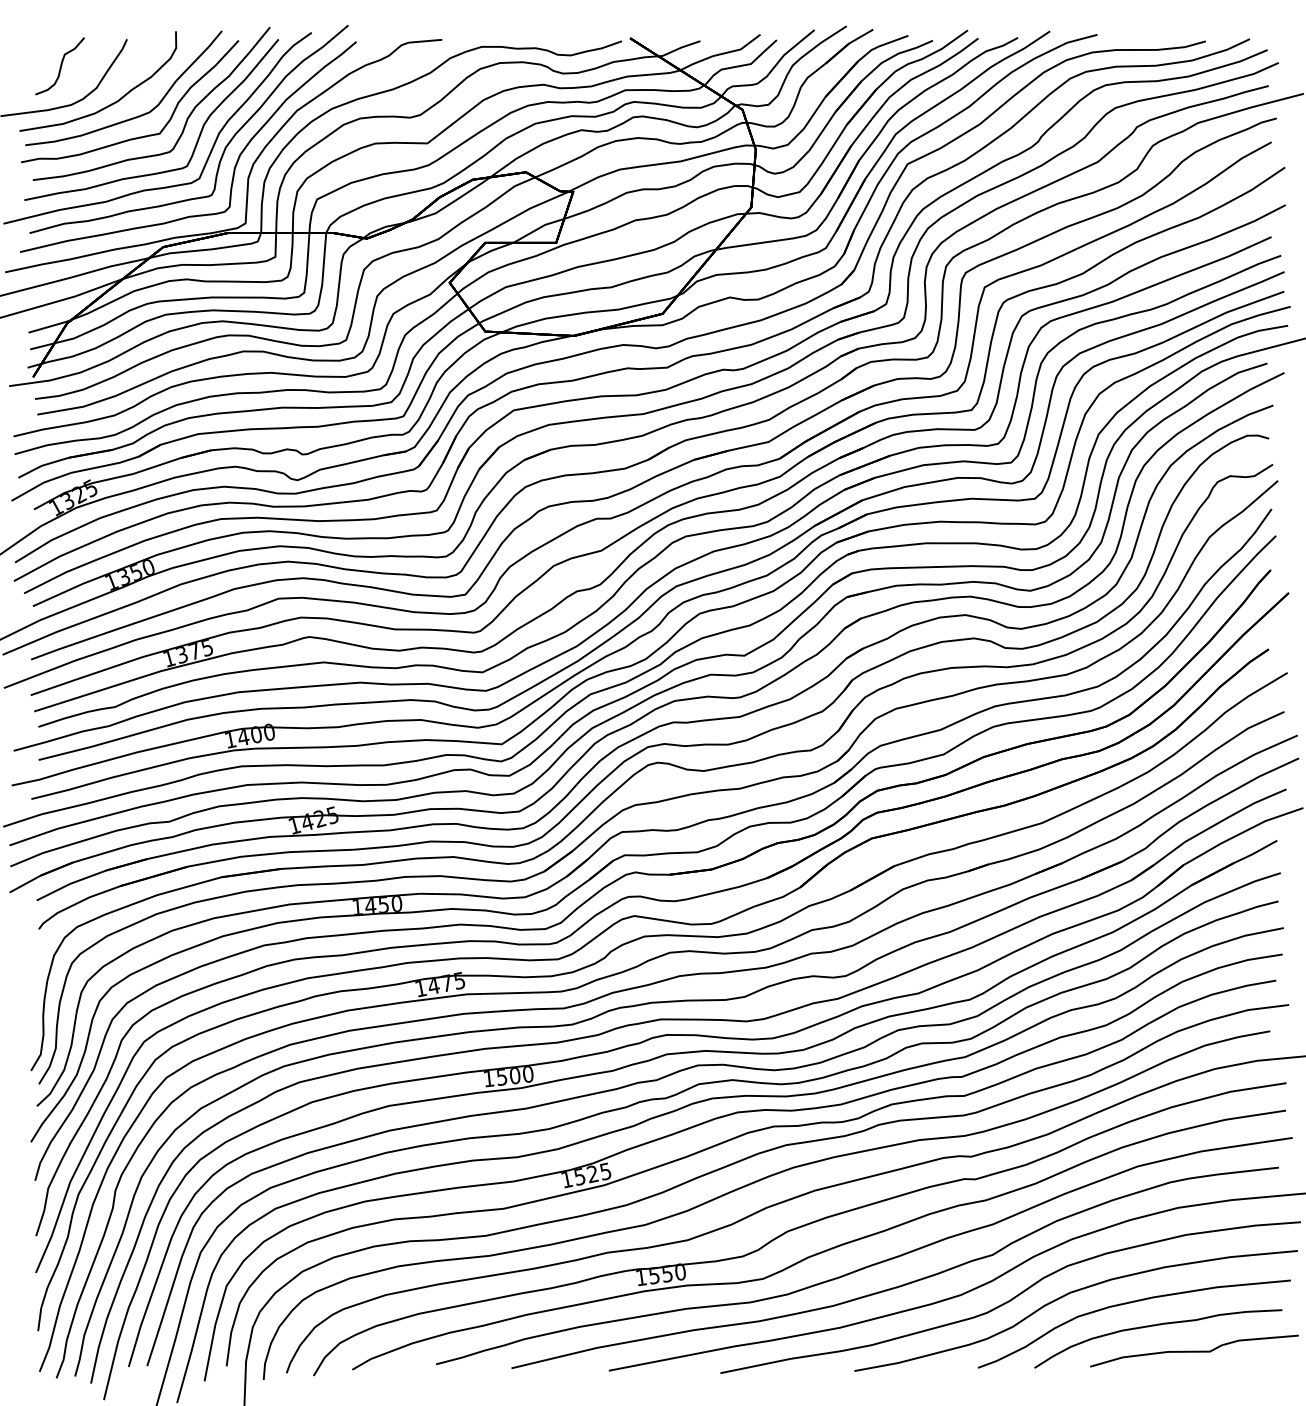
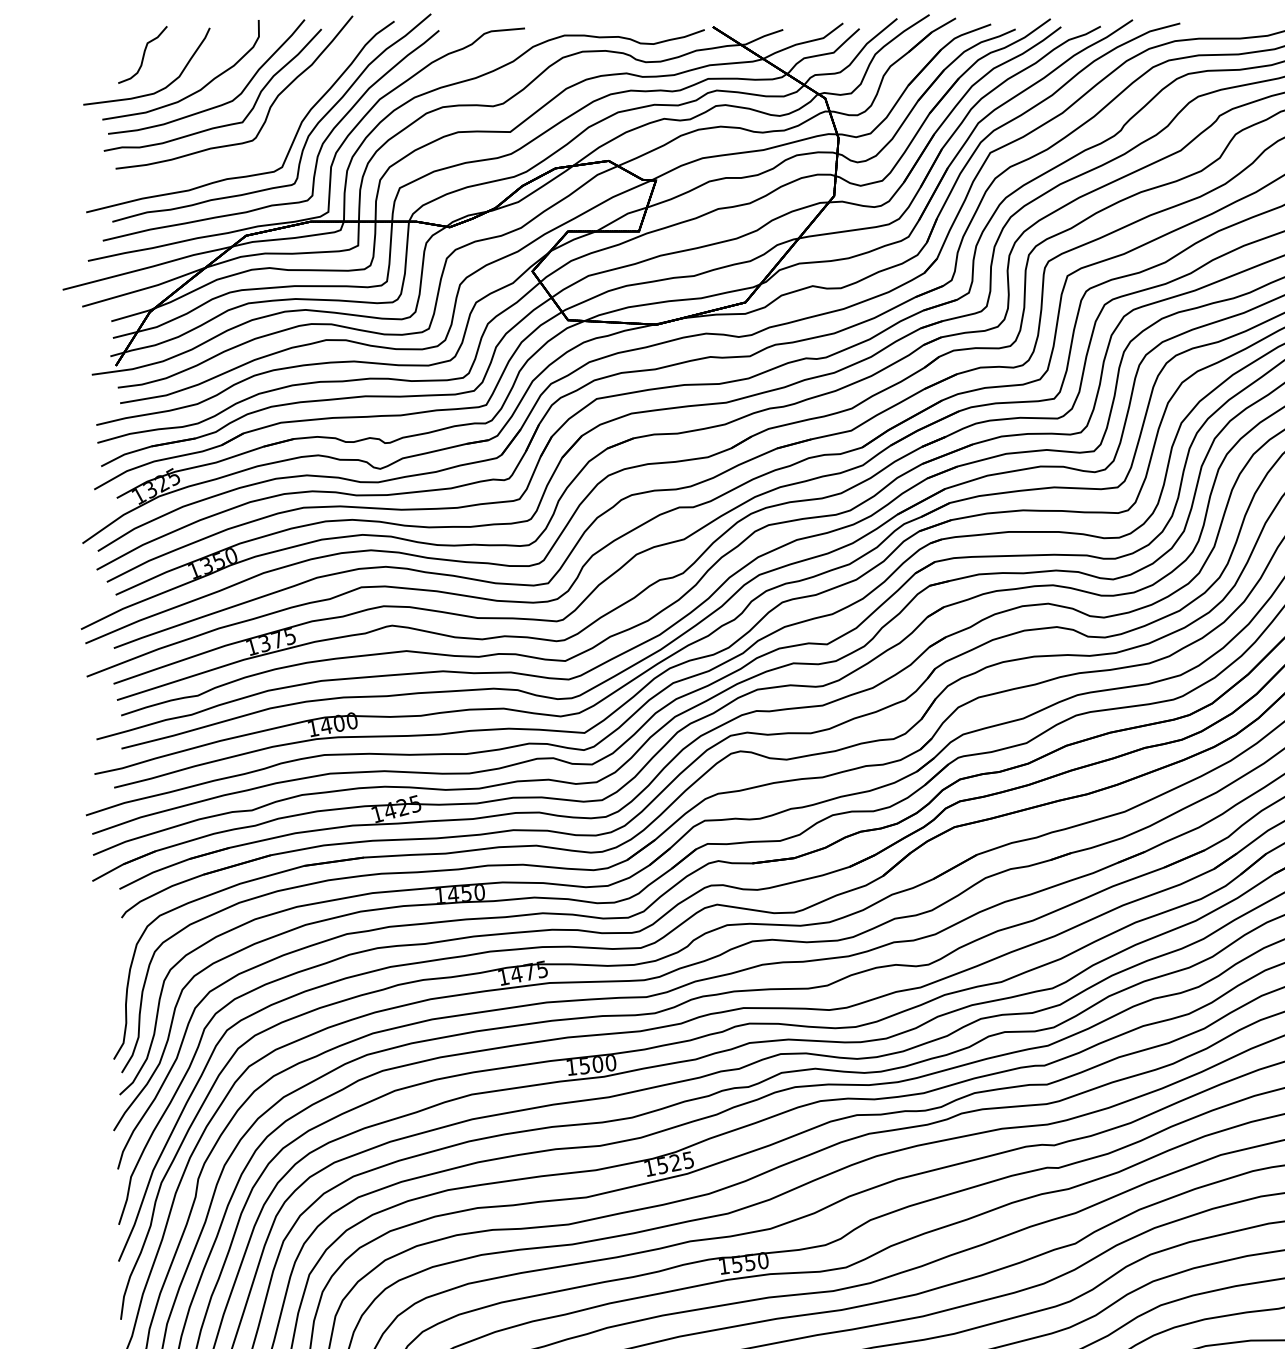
curve: (197, 138) -> (280, 127), removed

